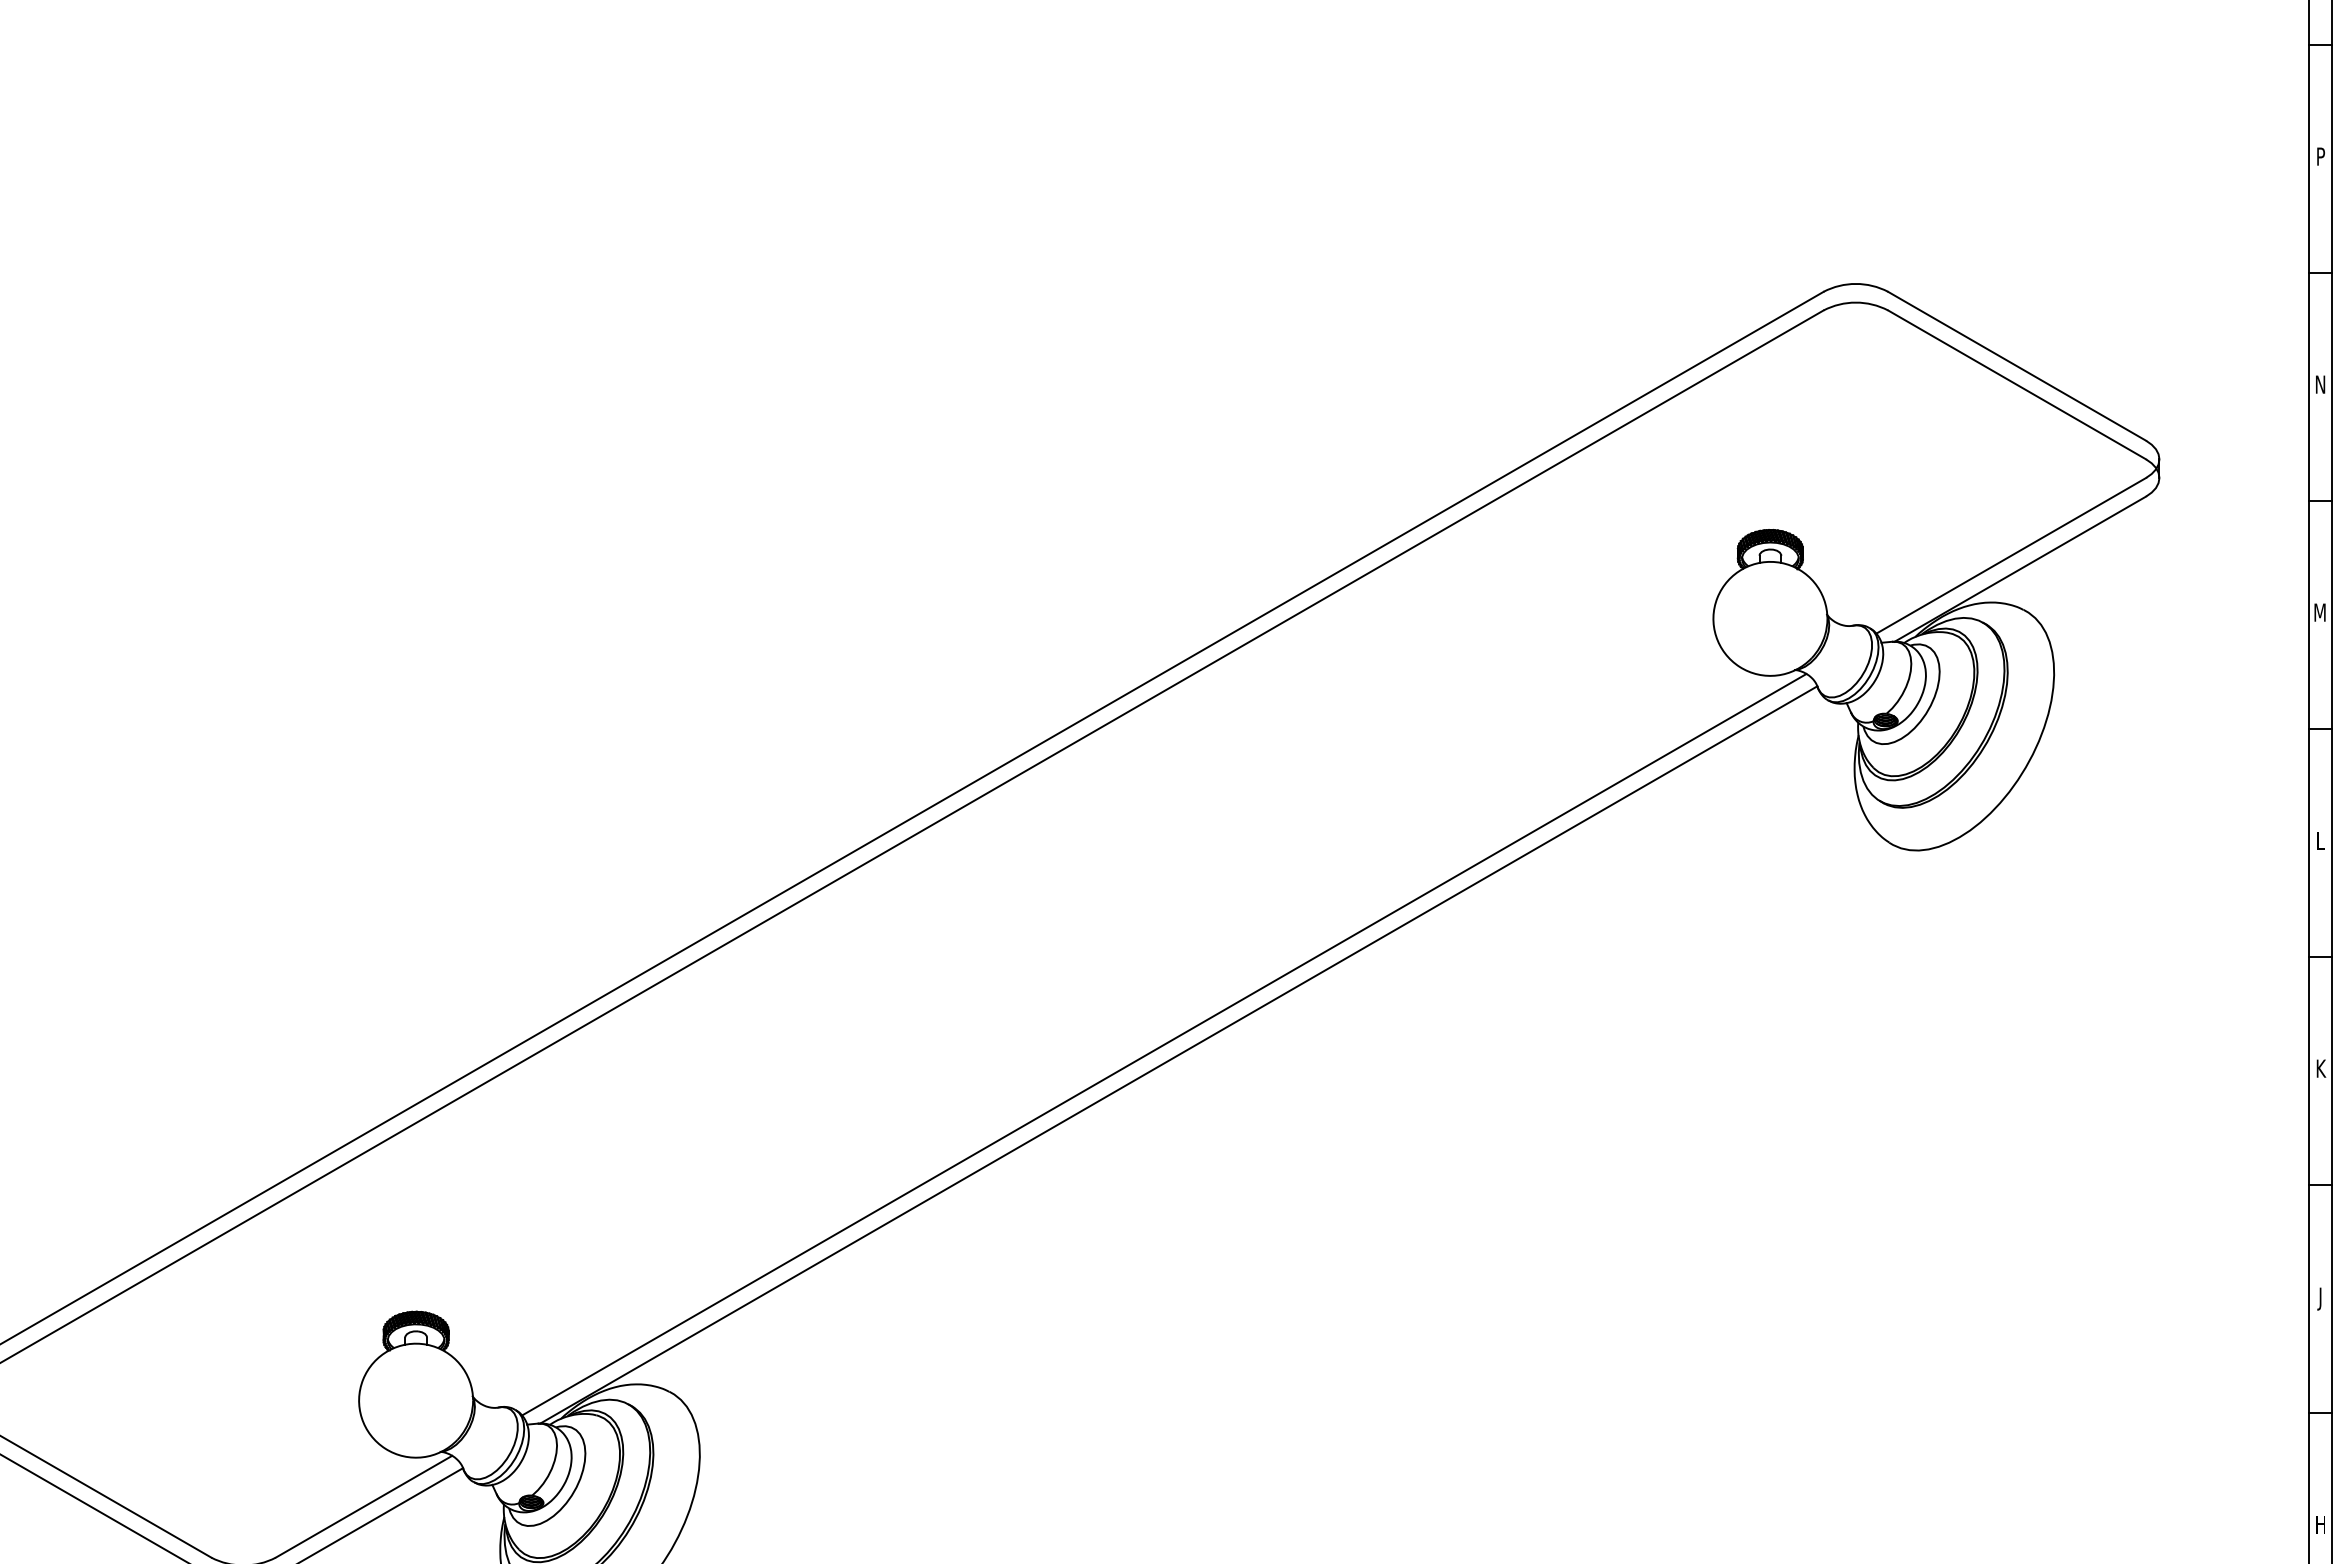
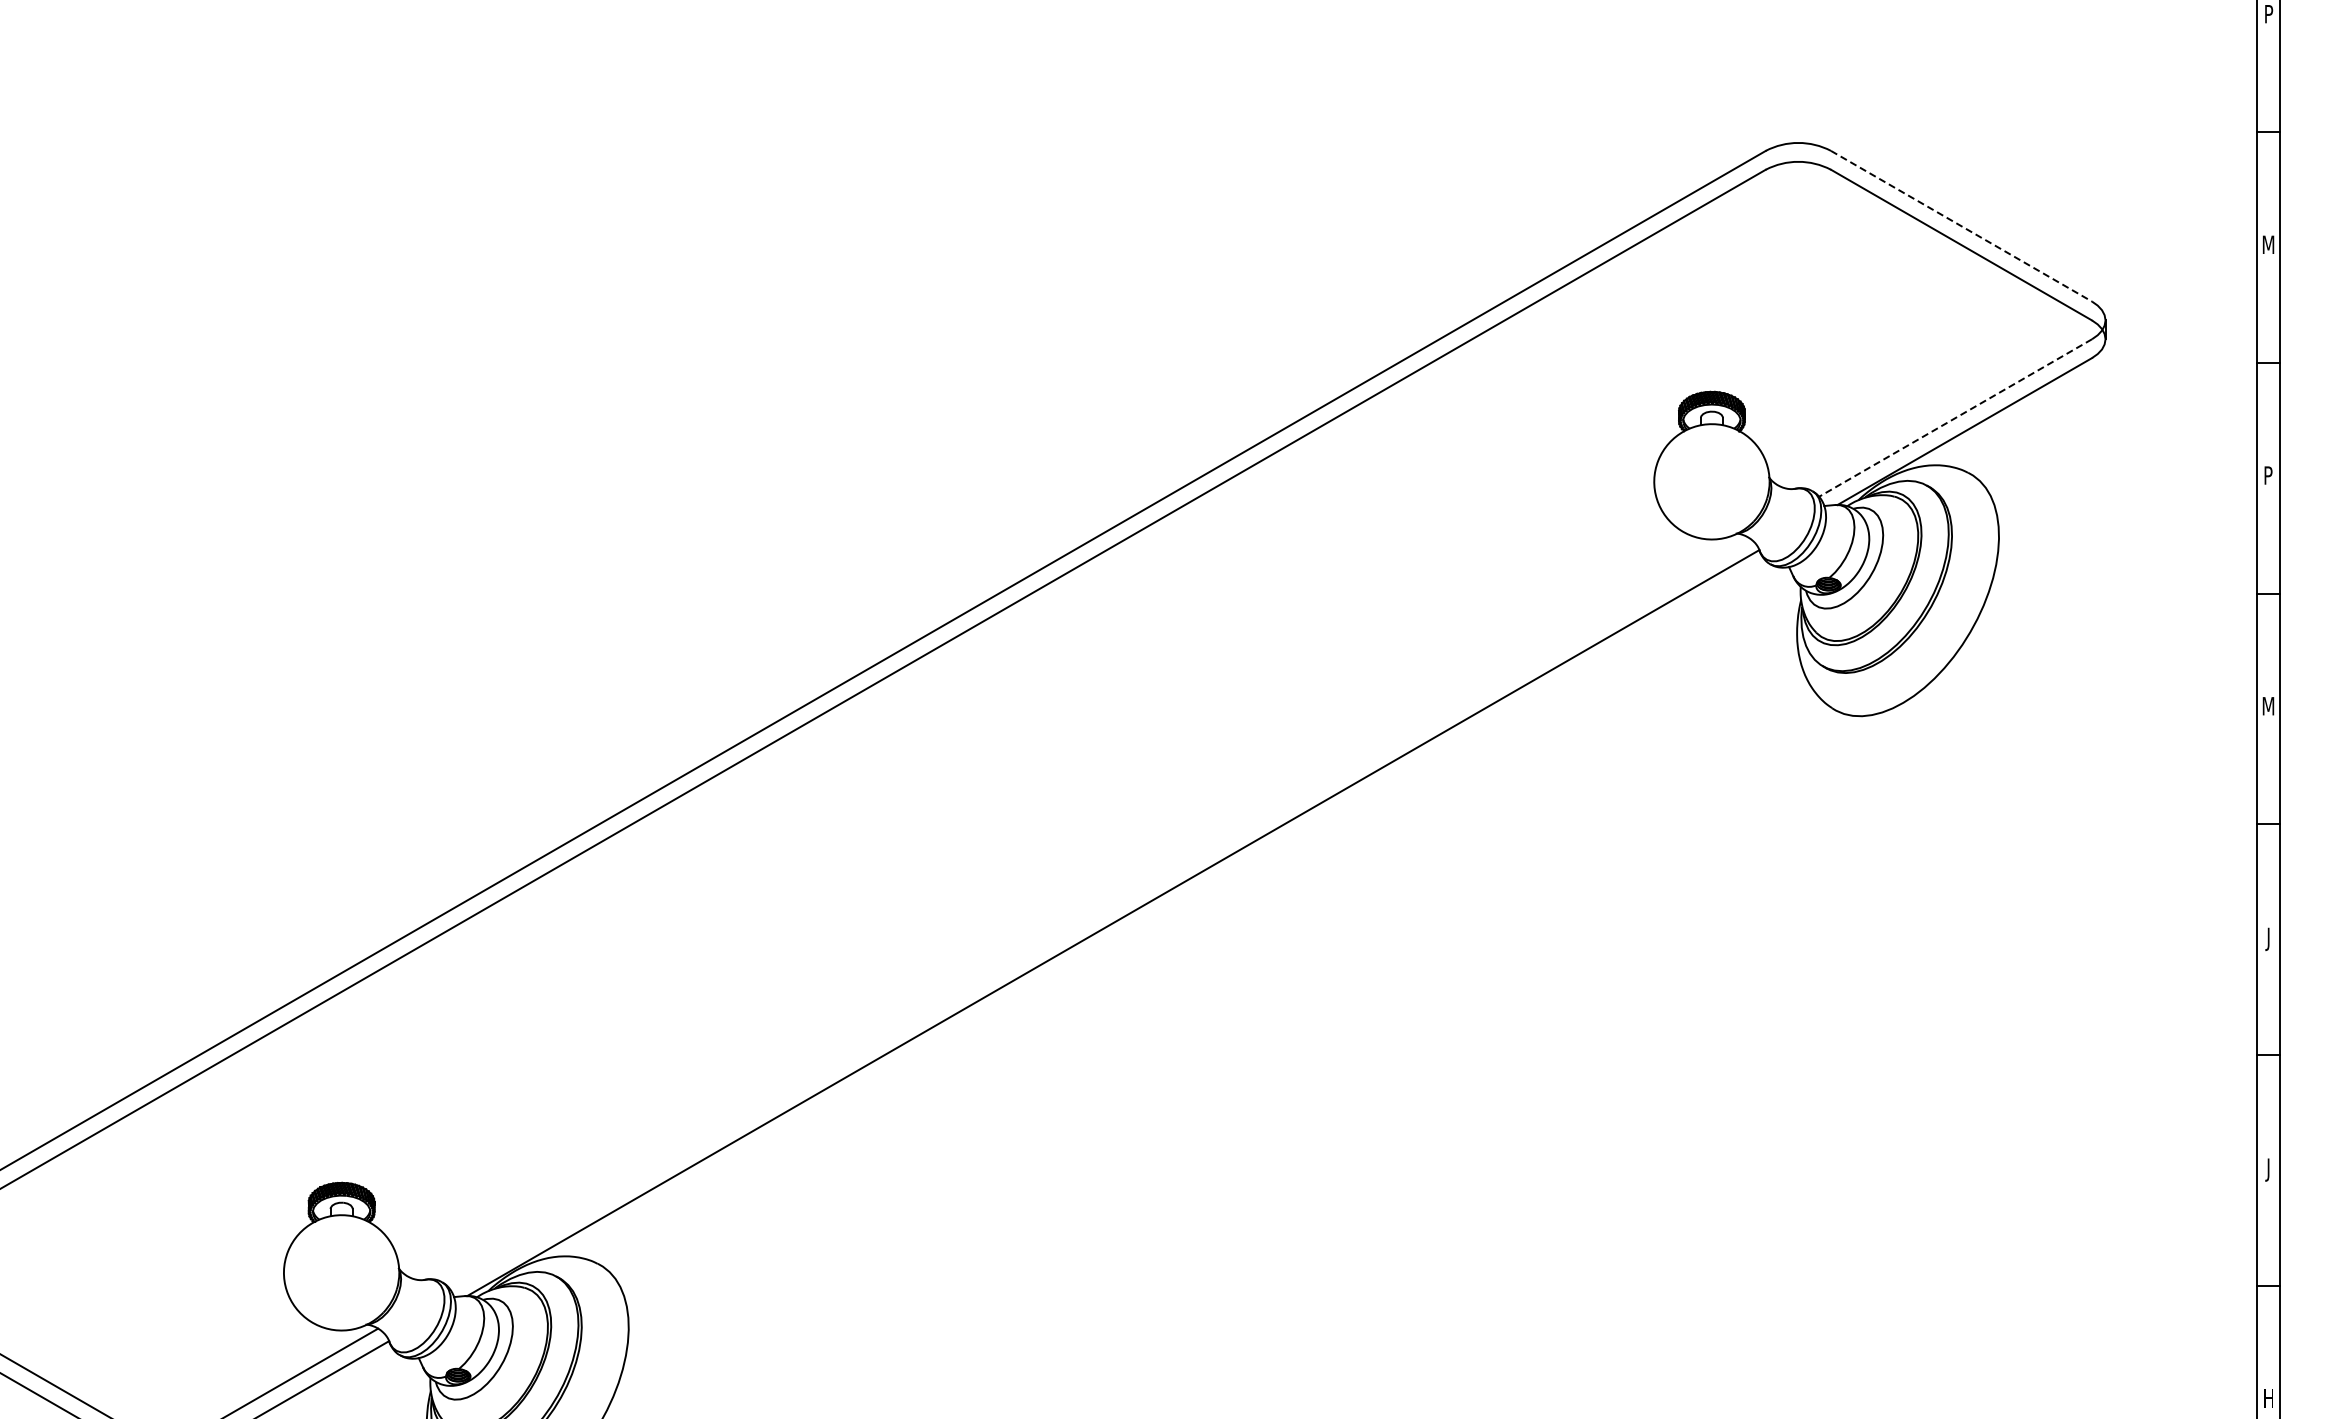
line: (2017, 366) -> (1961, 226), solid -> dashed
text: (2320, 384) -> (2268, 244), N -> M
line: (2011, 555) -> (1955, 417), solid -> dashed
text: (2319, 612) -> (2267, 475), M -> P
text: (2320, 840) -> (2268, 706), L -> M
line: (1164, 1044) -> (1098, 912), removed
text: (2321, 1070) -> (2269, 938), K -> J

